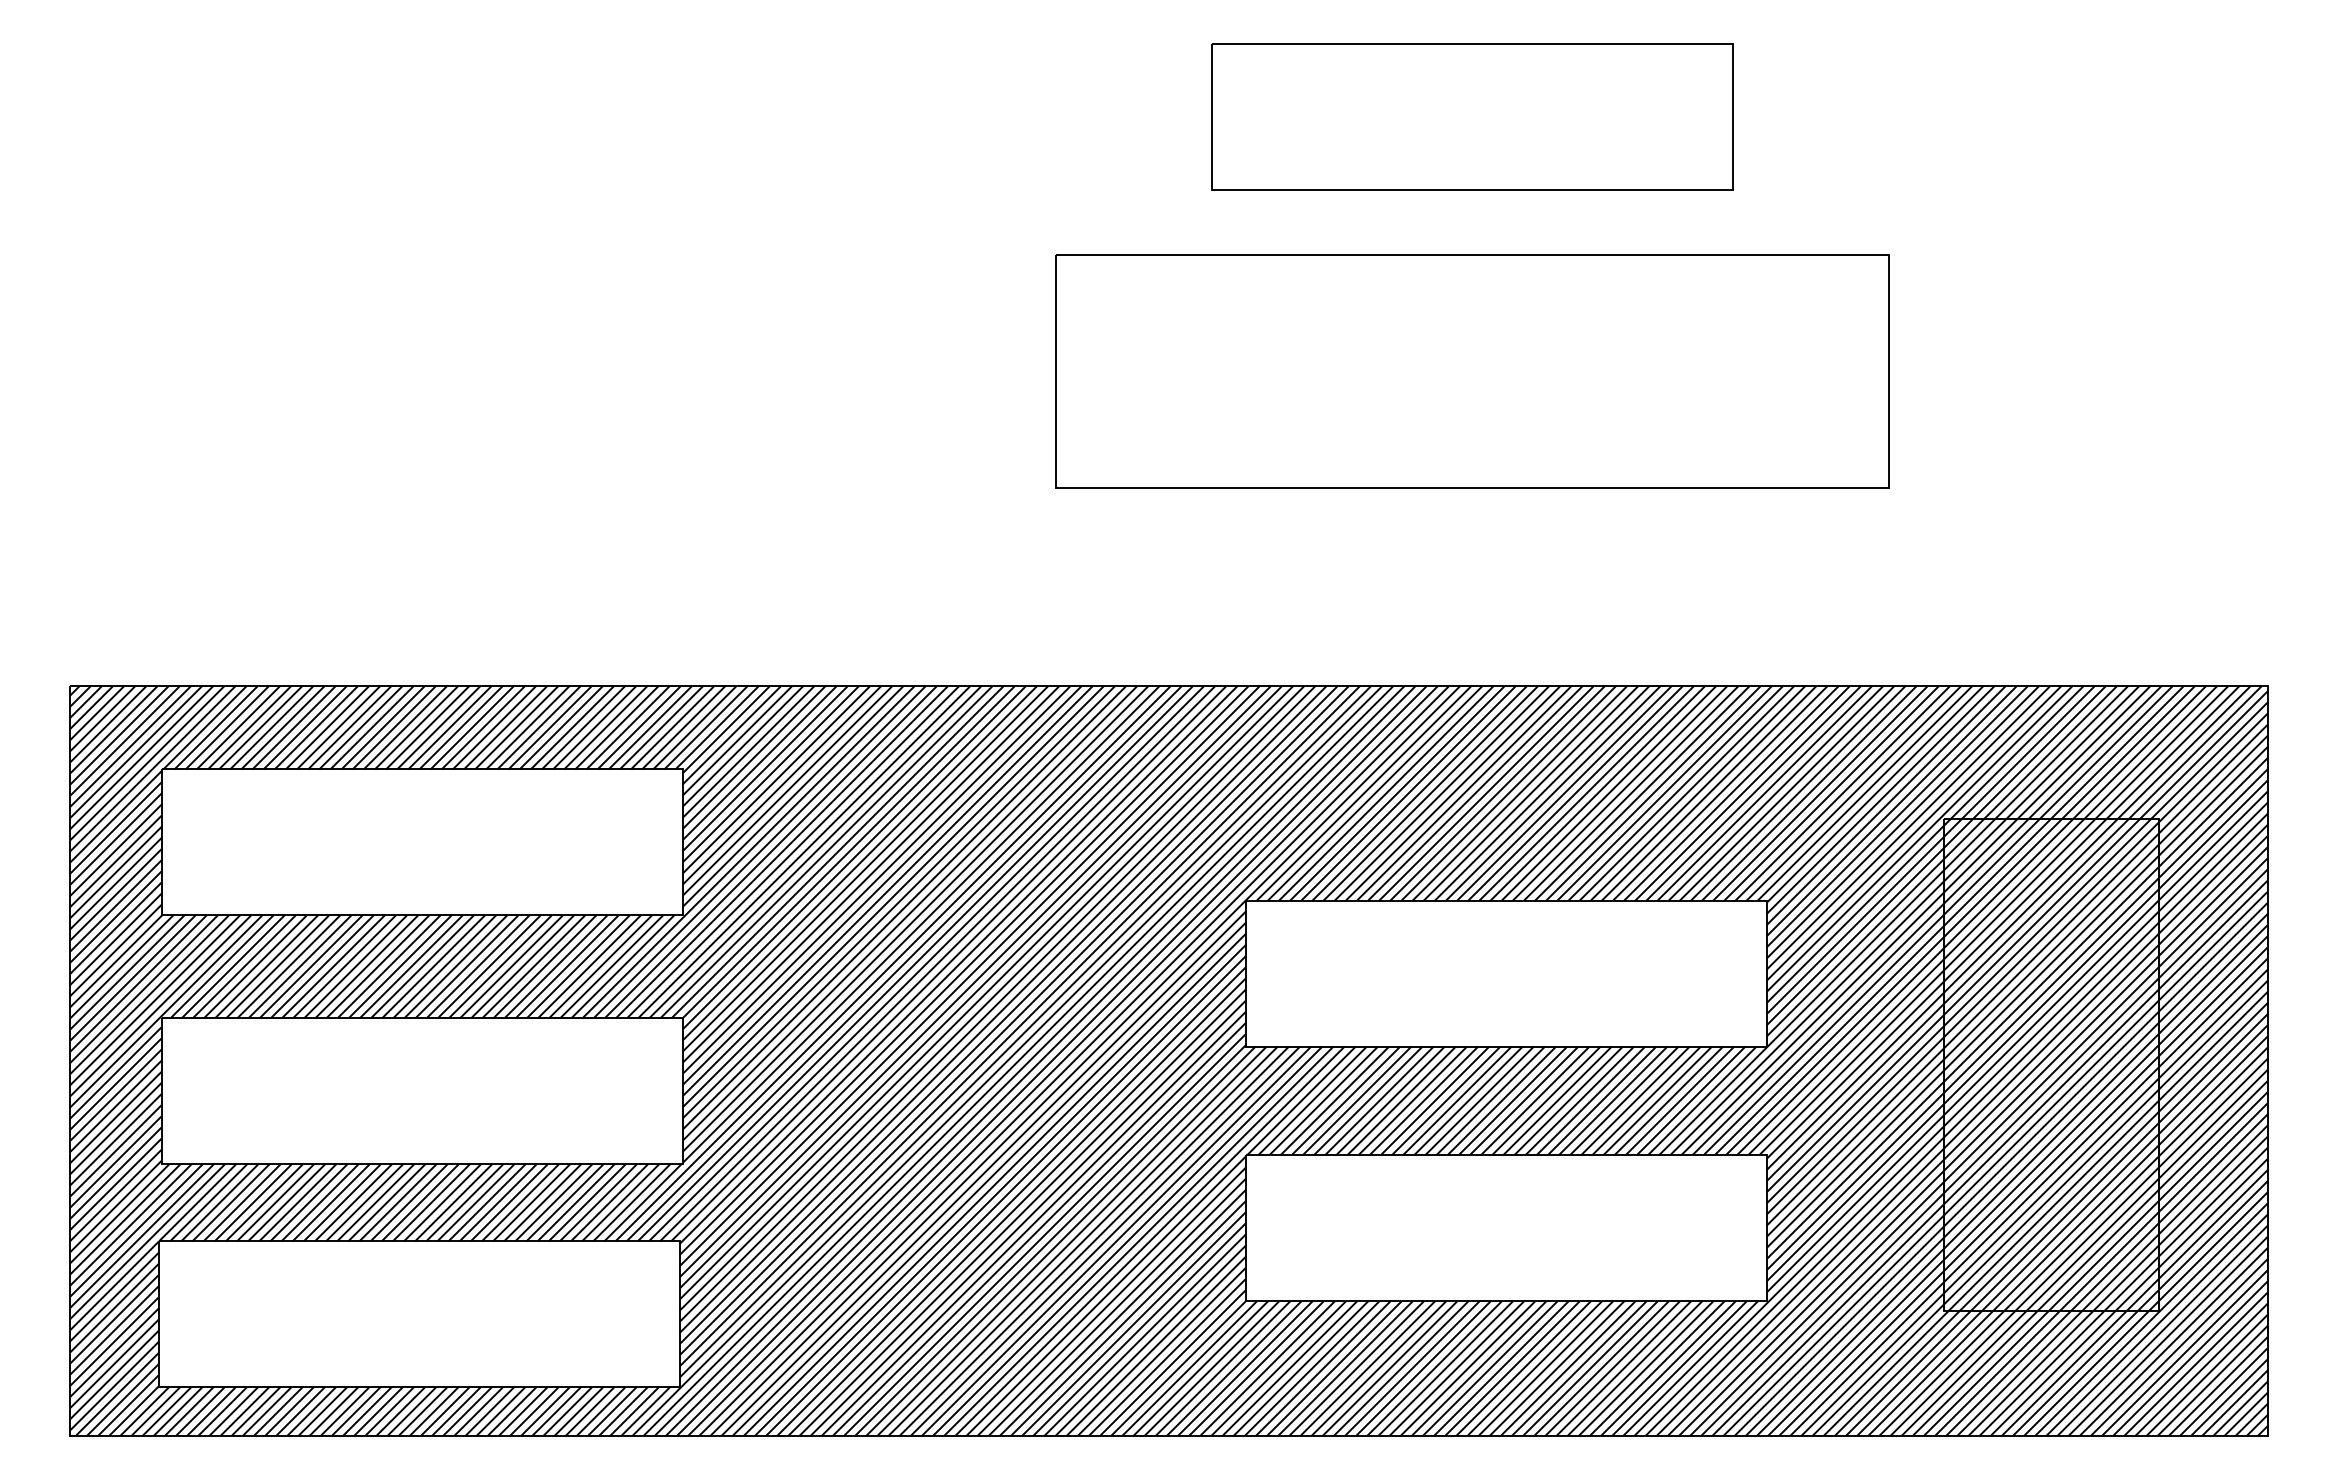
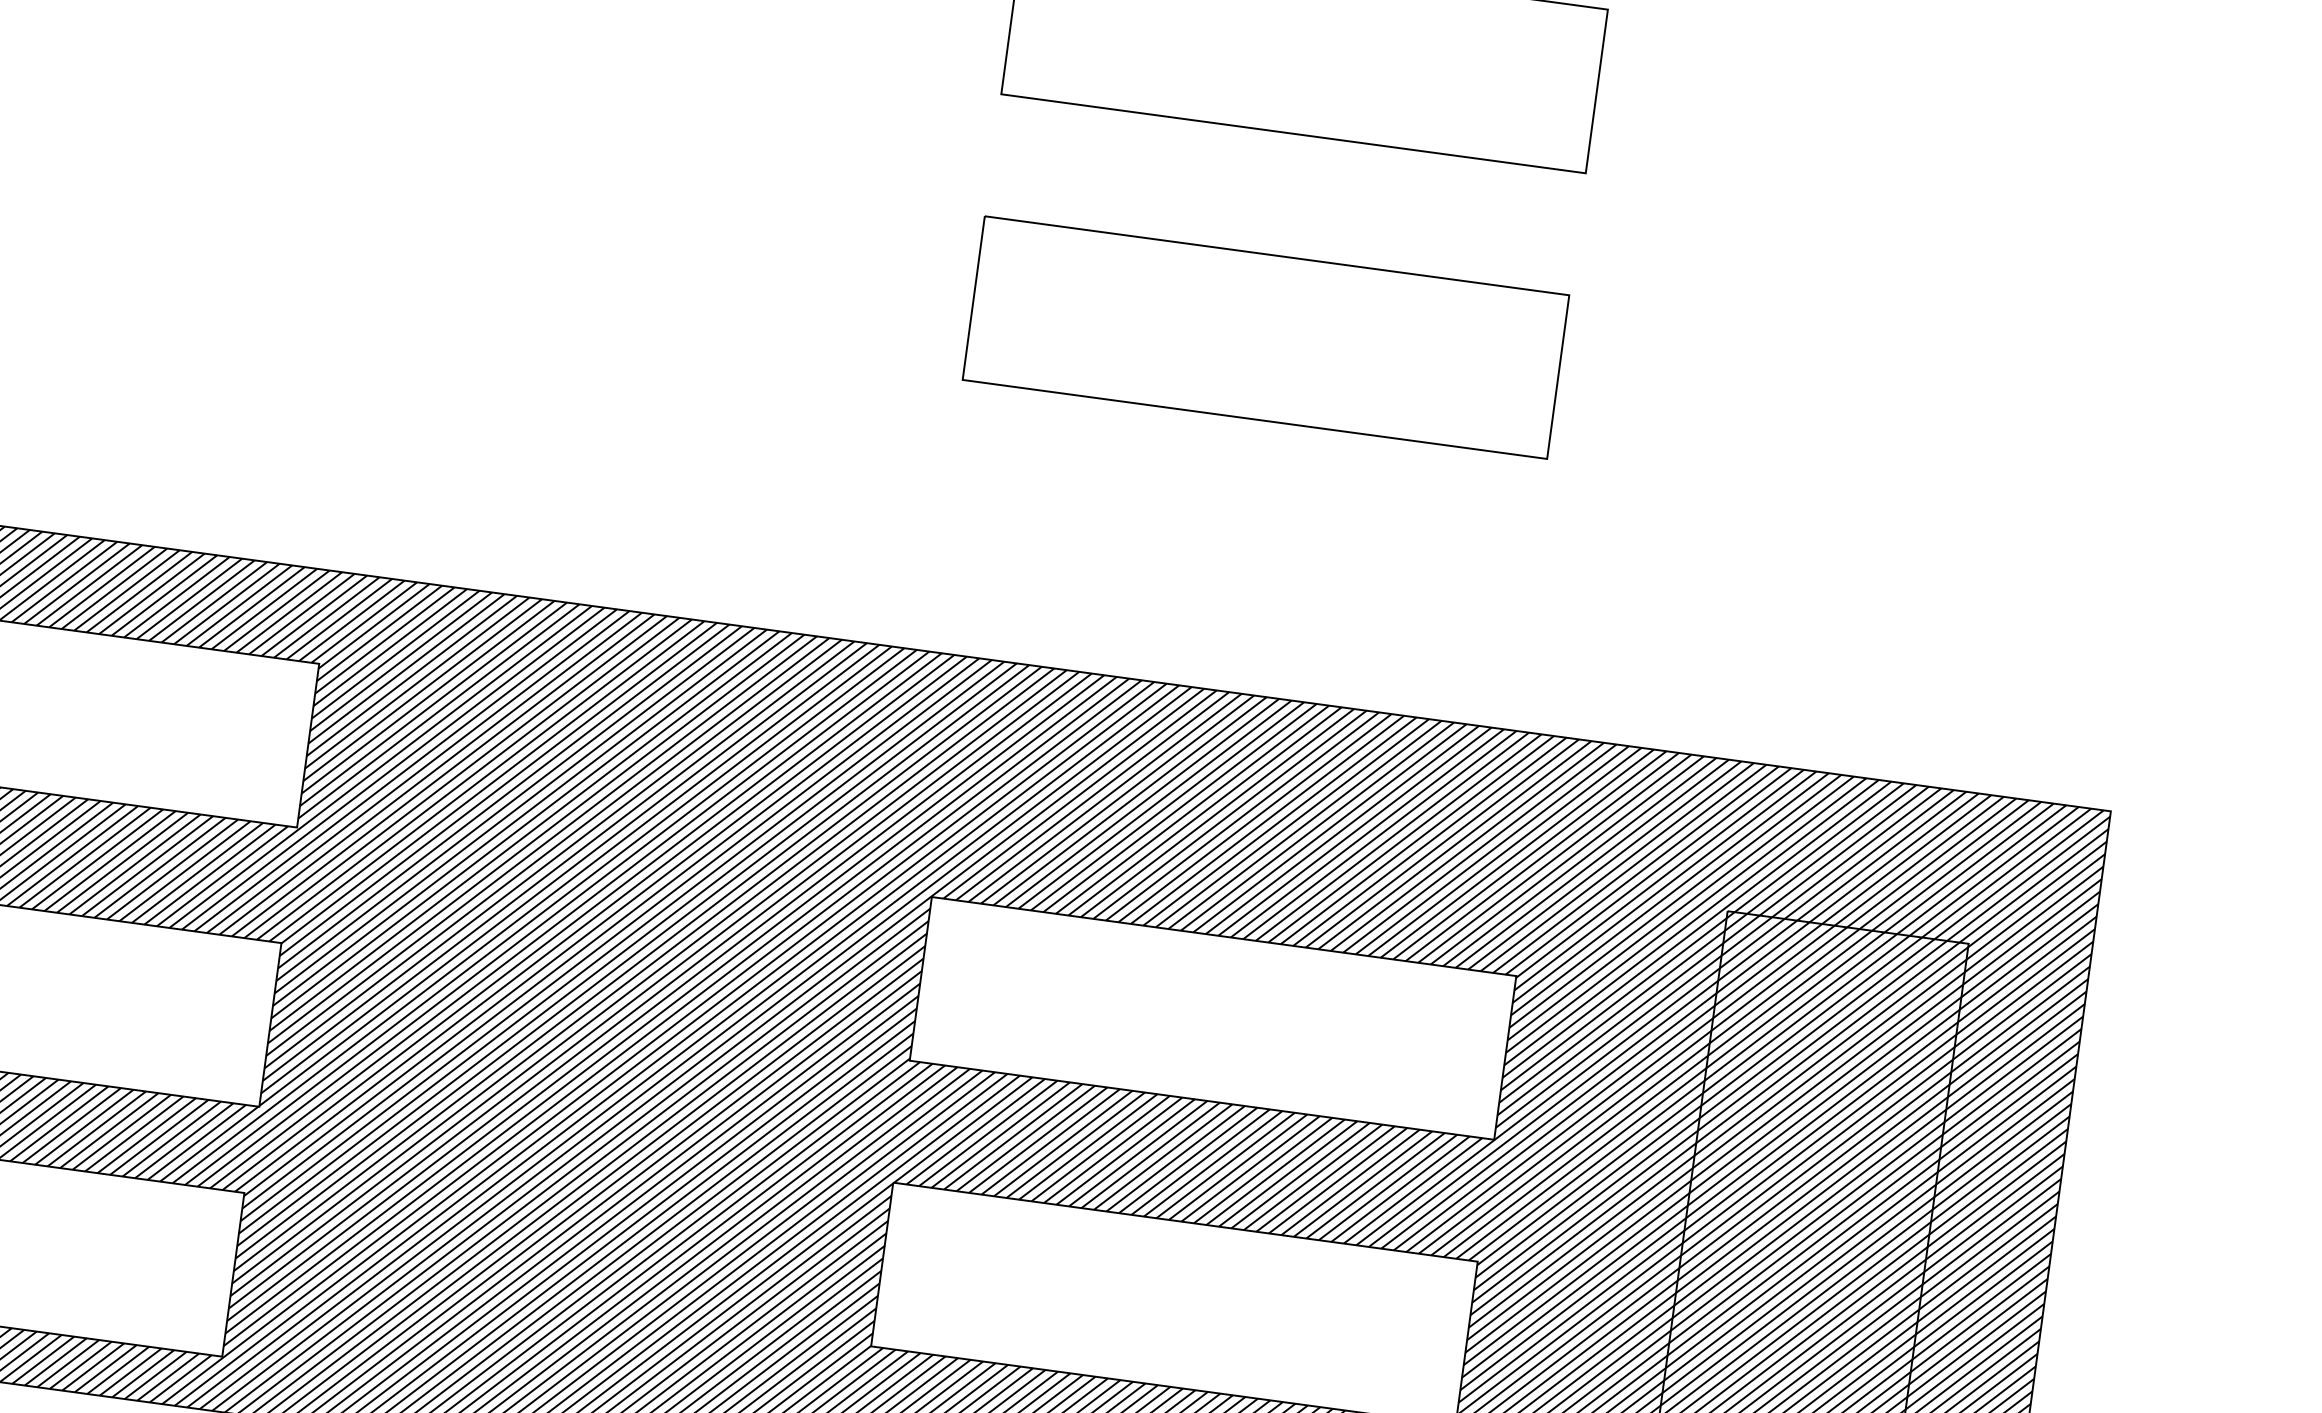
part: (1472, 371) -> (1266, 337), size x0.62

